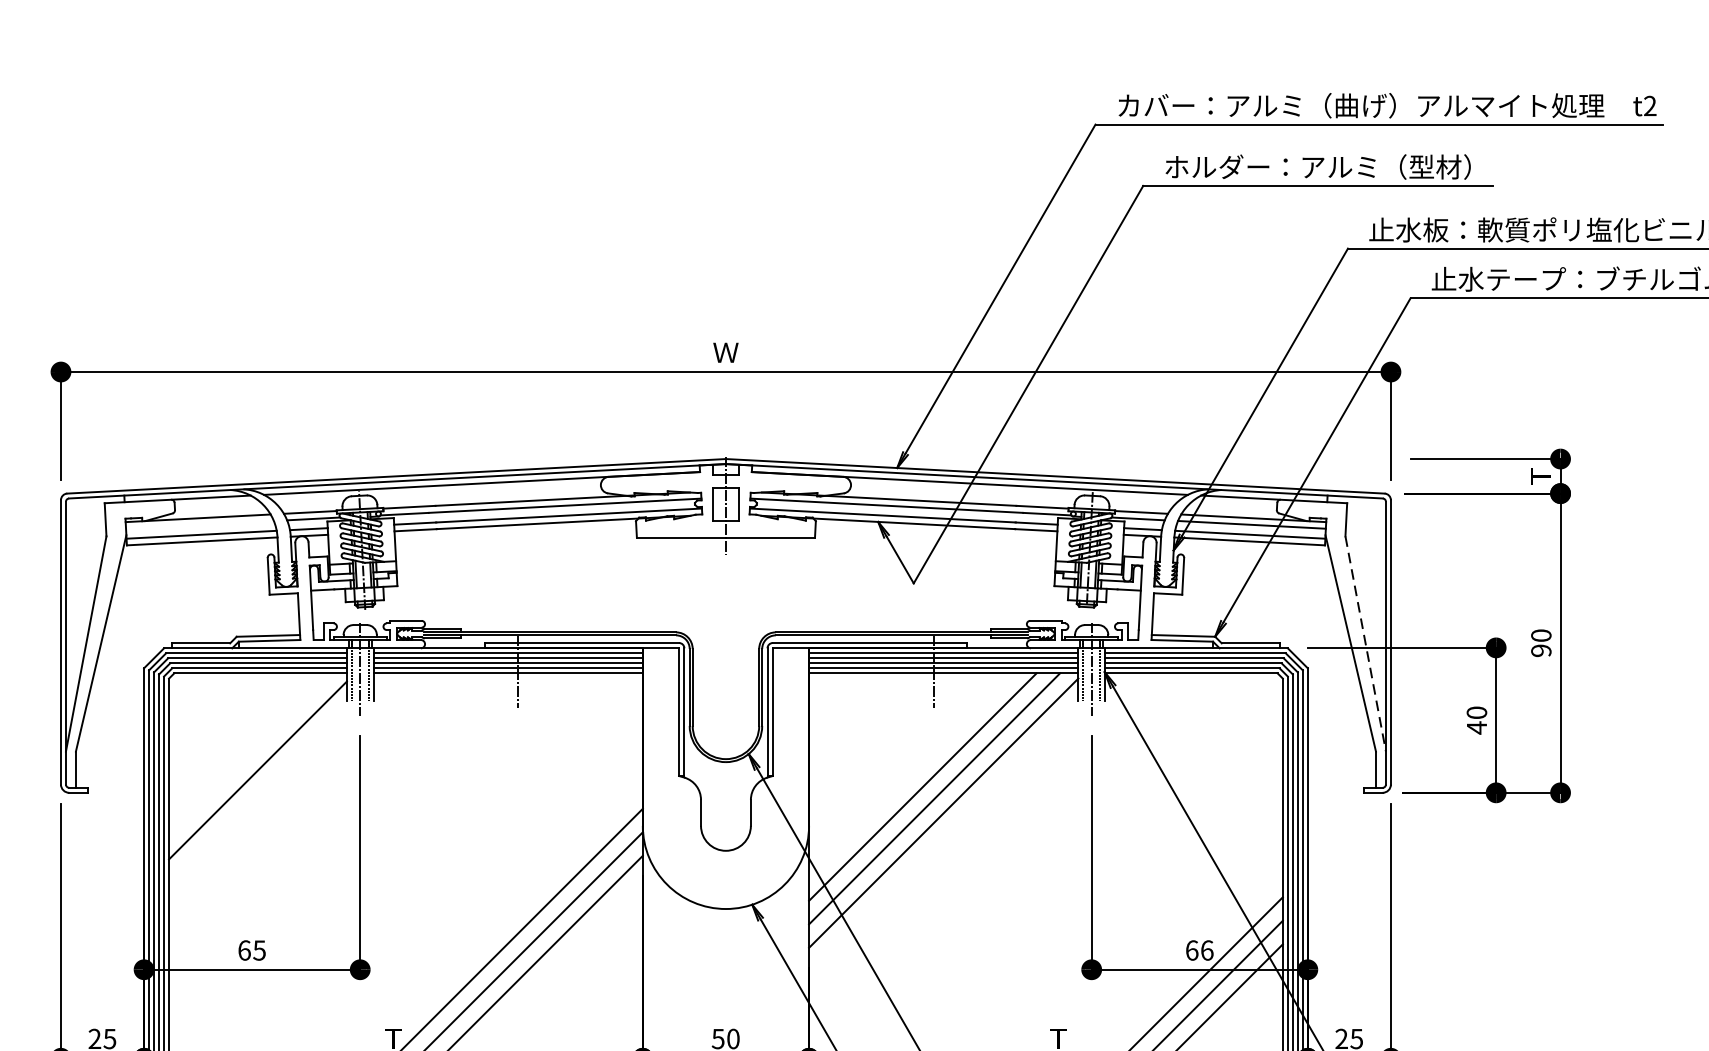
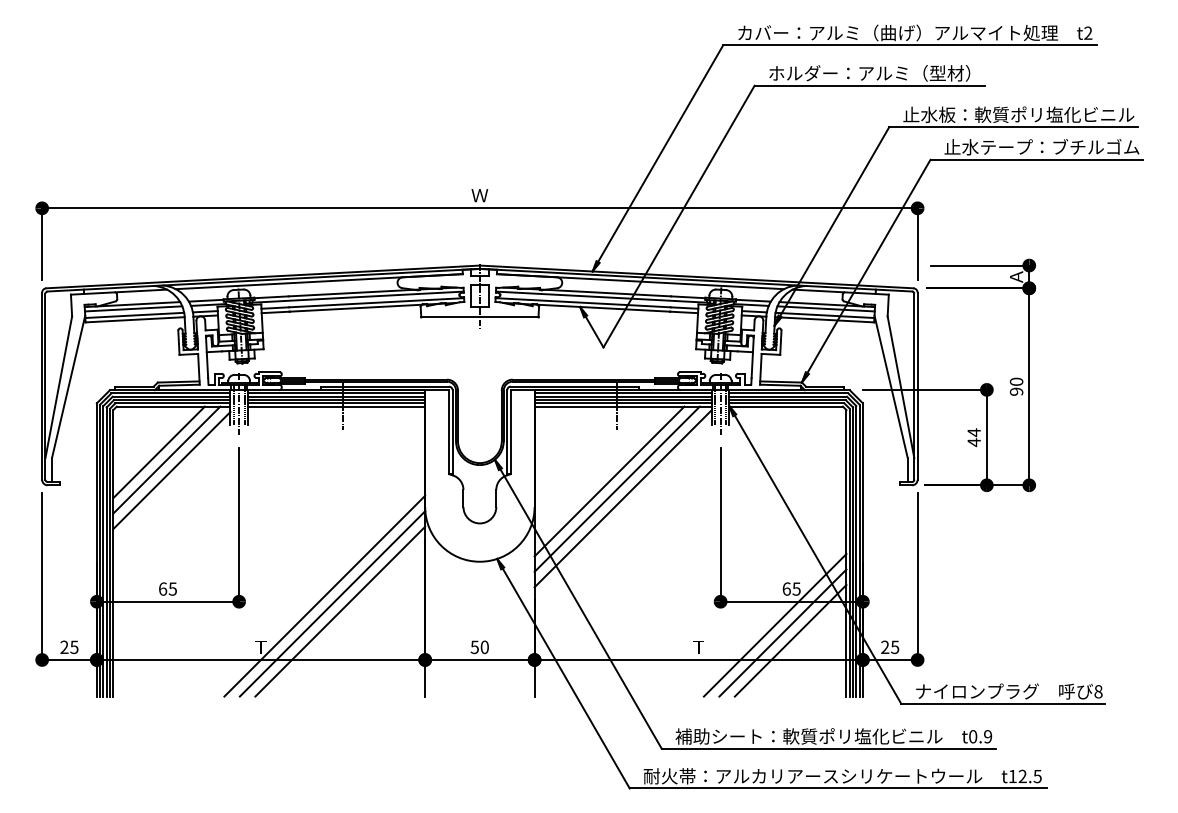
text: (1541, 475) -> (1016, 276), Ｔ -> Ａ
line: (199, 524) -> (133, 308), added
line: (1366, 644) -> (901, 387), dashed -> solid
text: (1475, 712) -> (973, 432), 40 -> 44
line: (237, 743) -> (158, 452), added
line: (249, 753) -> (166, 459), added
text: (1206, 949) -> (796, 588), 66 -> 65

